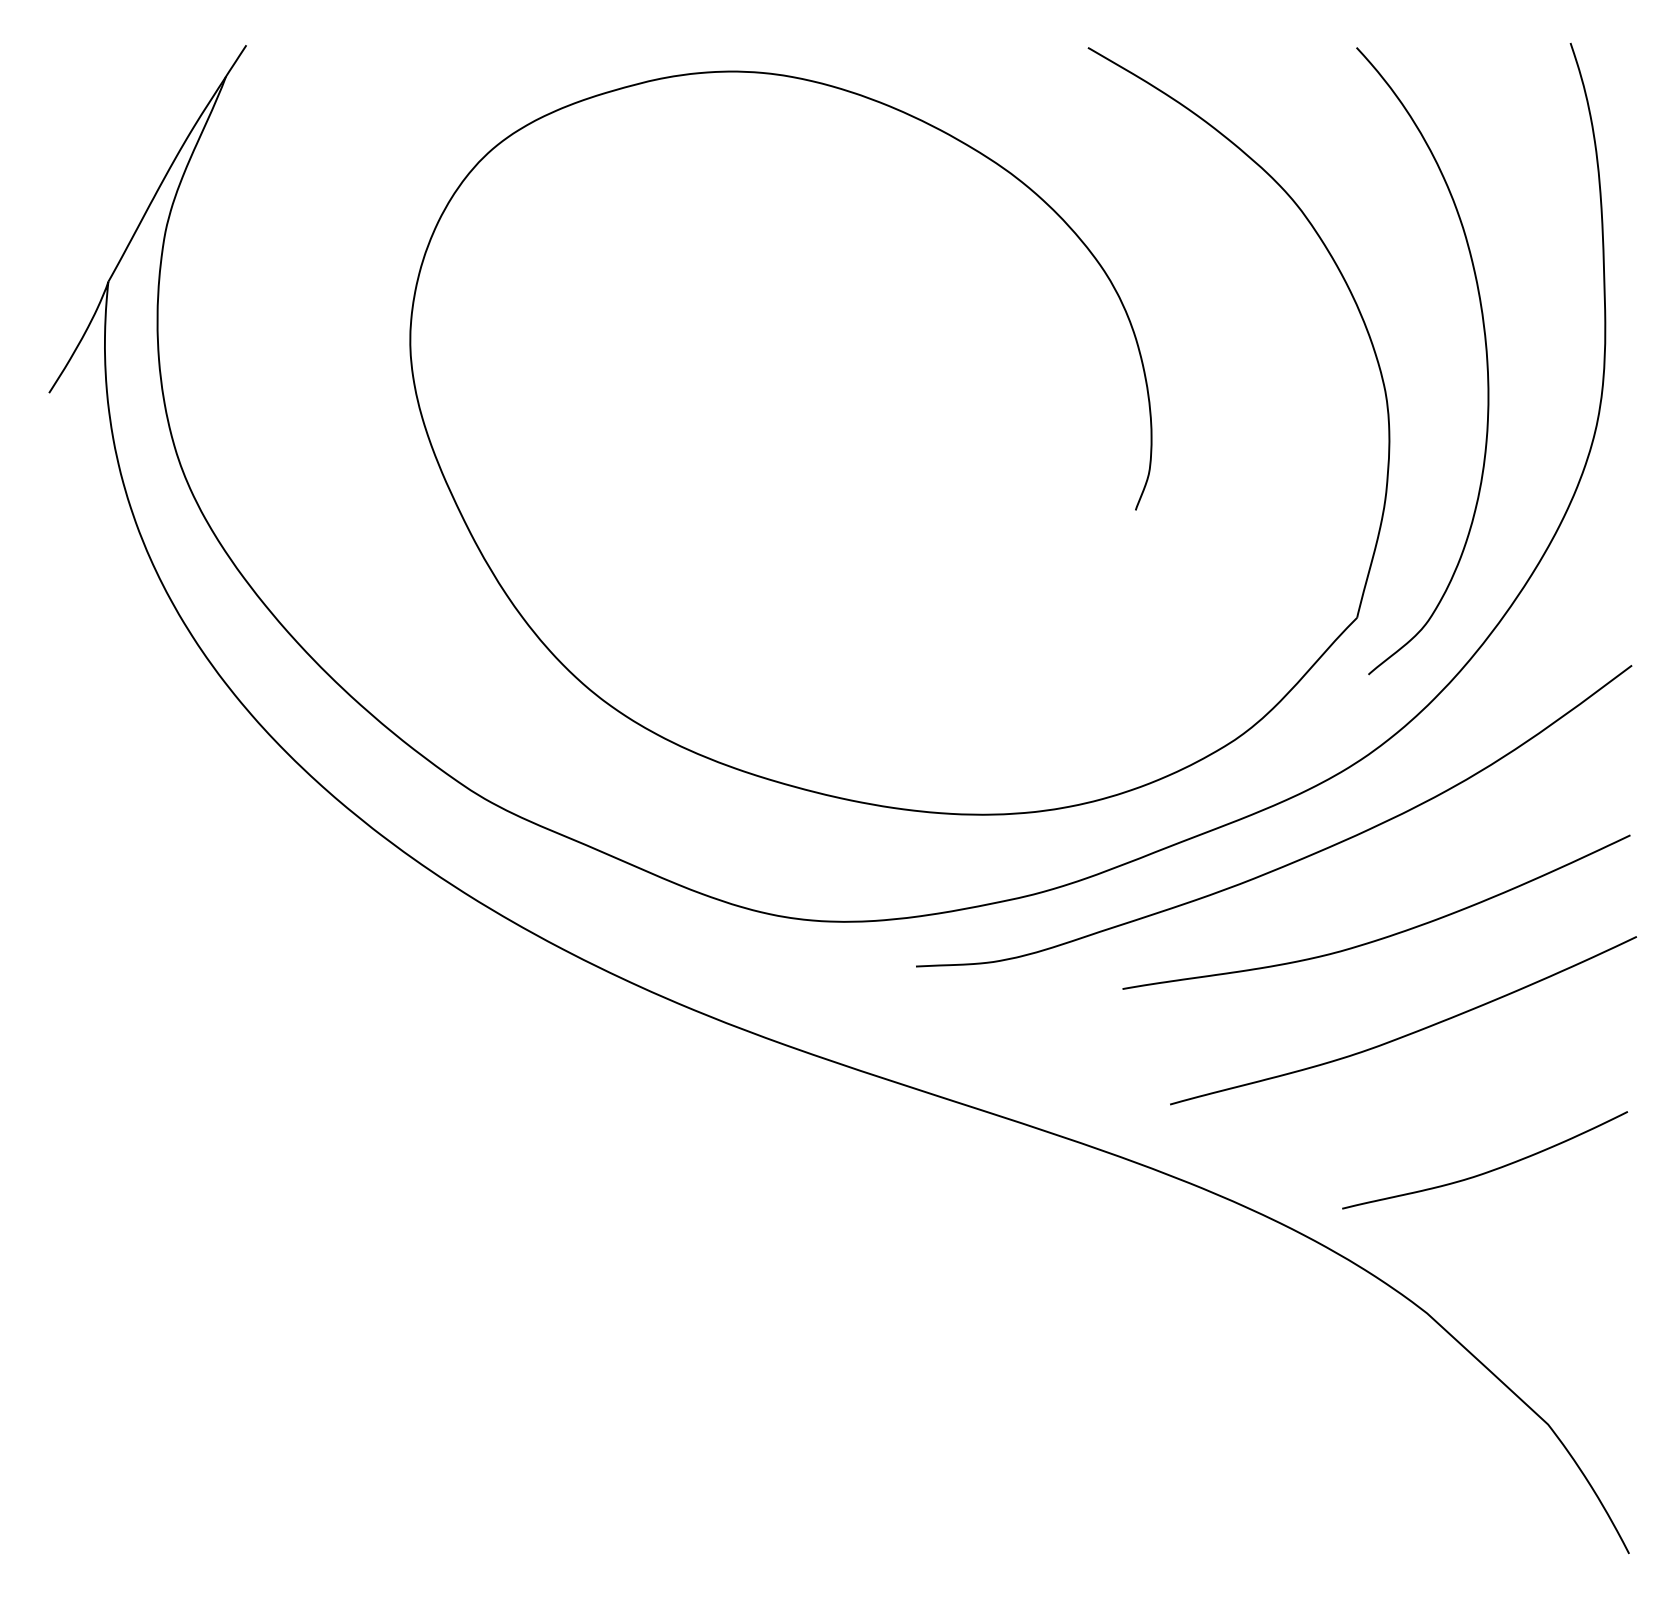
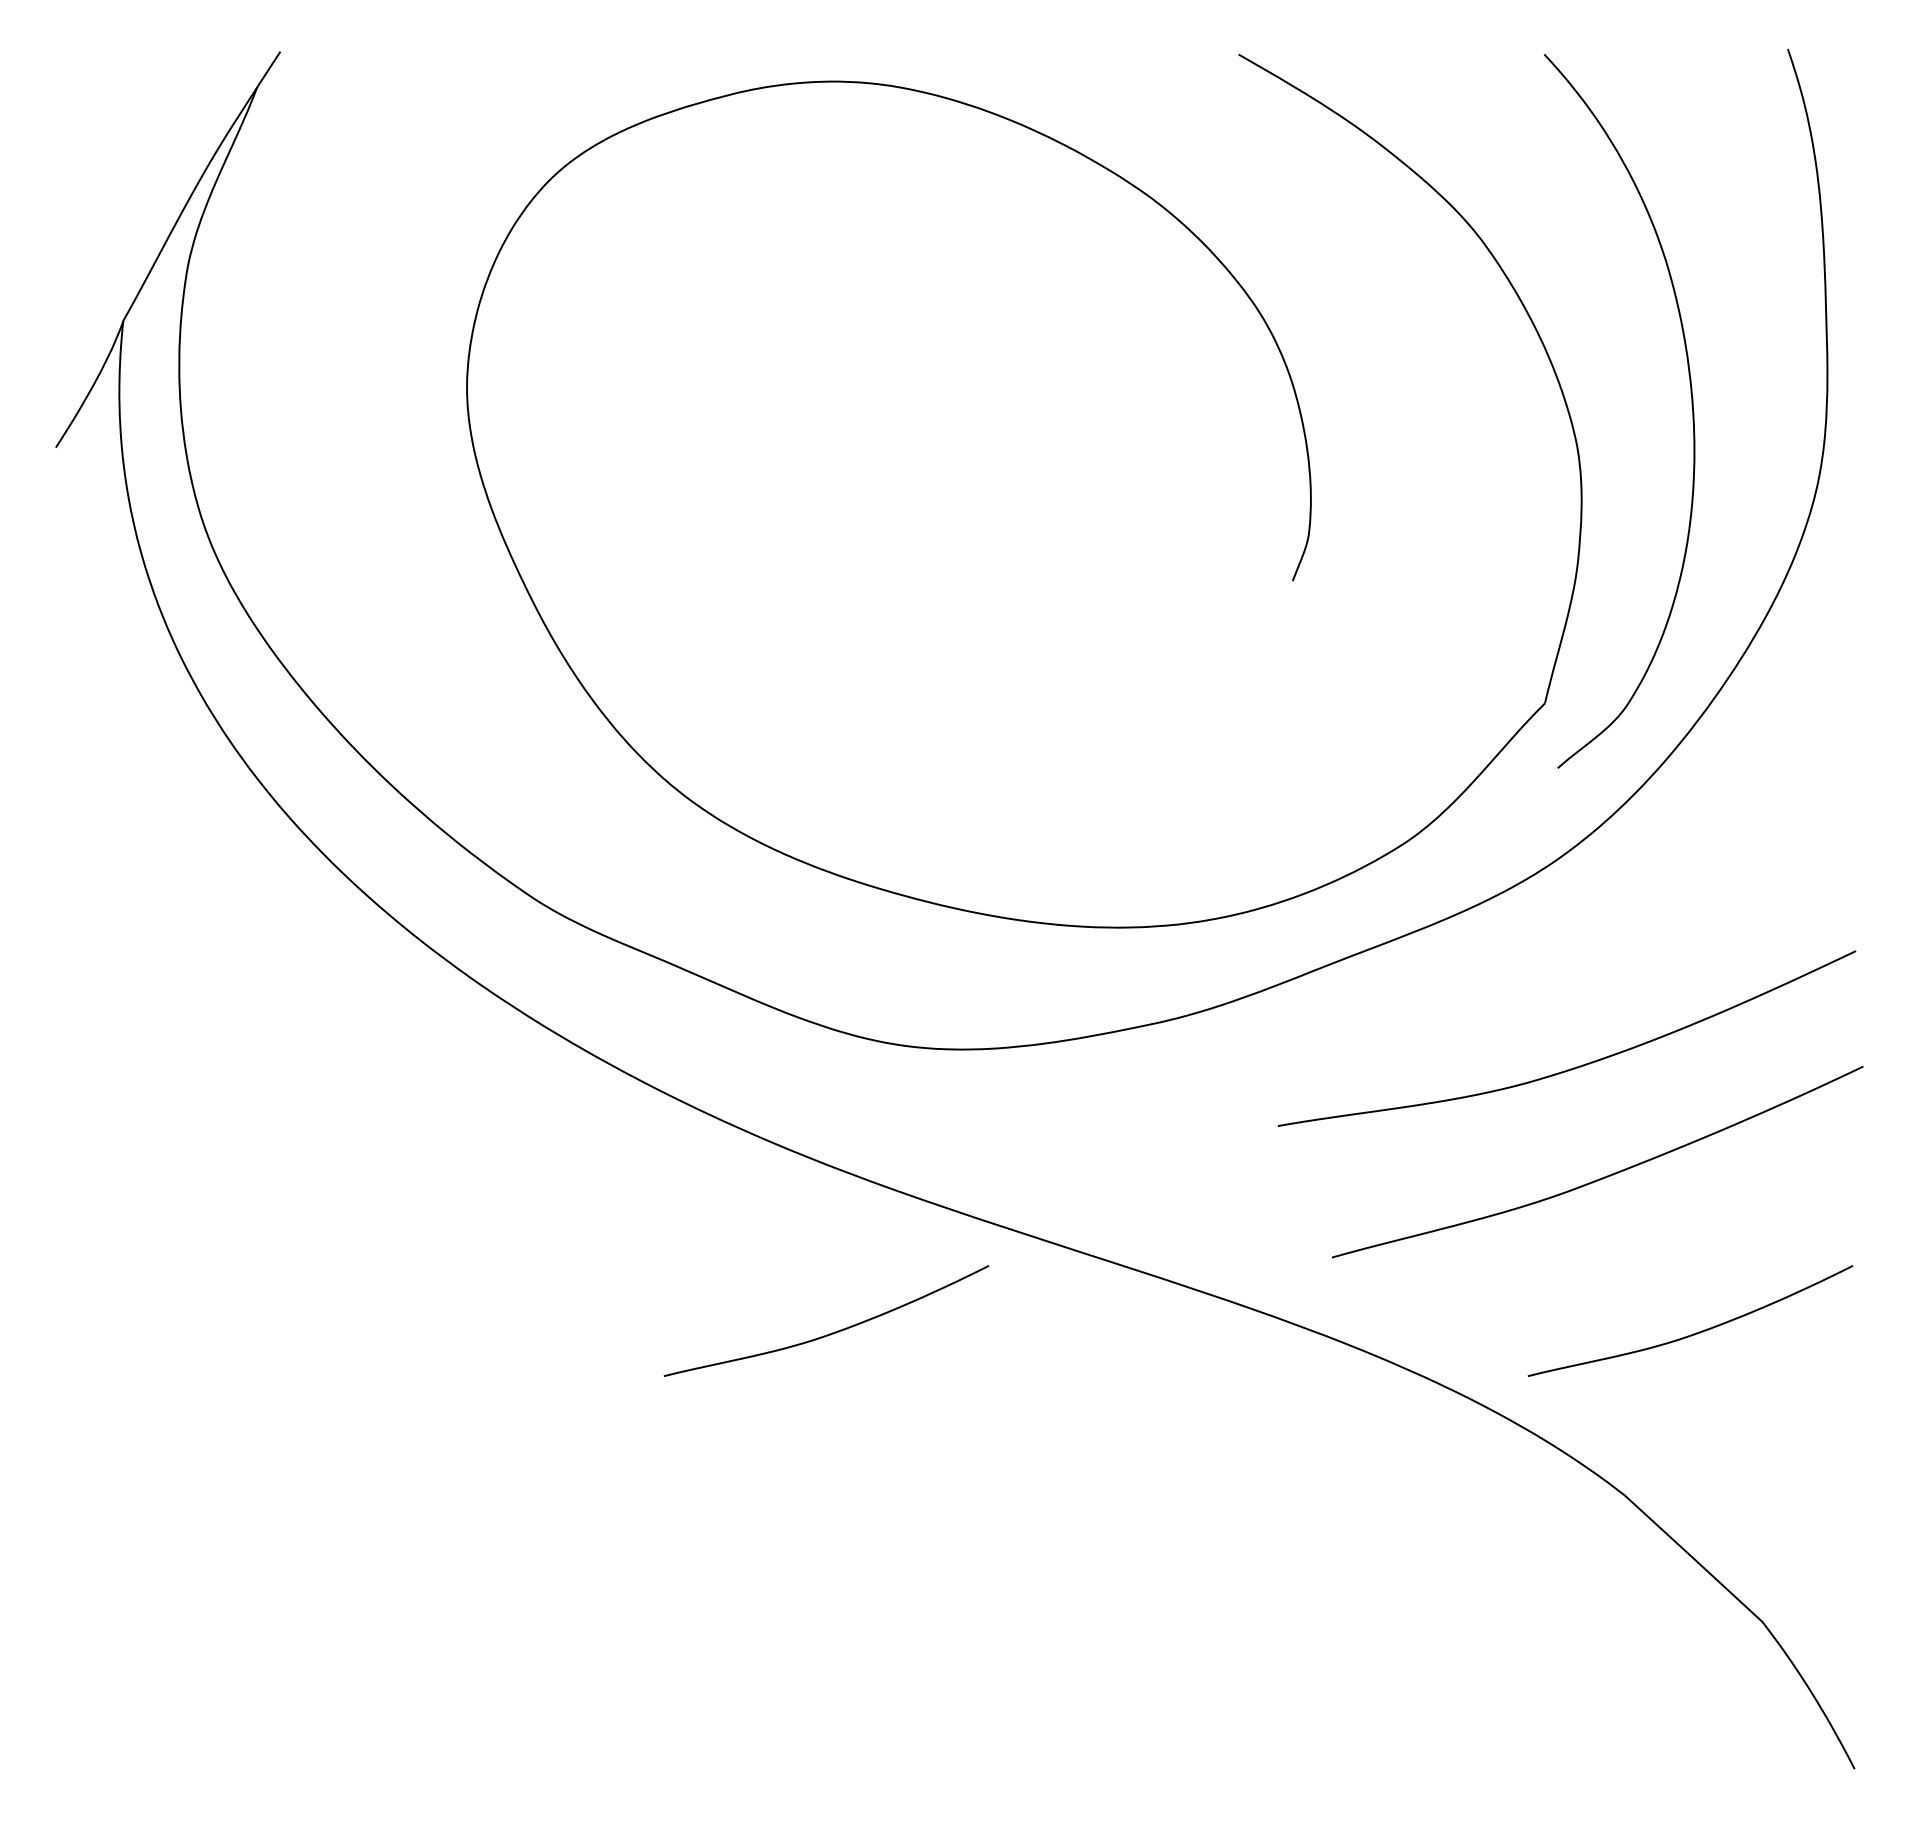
curve: (1291, 862) -> (1470, 981), removed
curve: (728, 1171) -> (829, 1333), added

